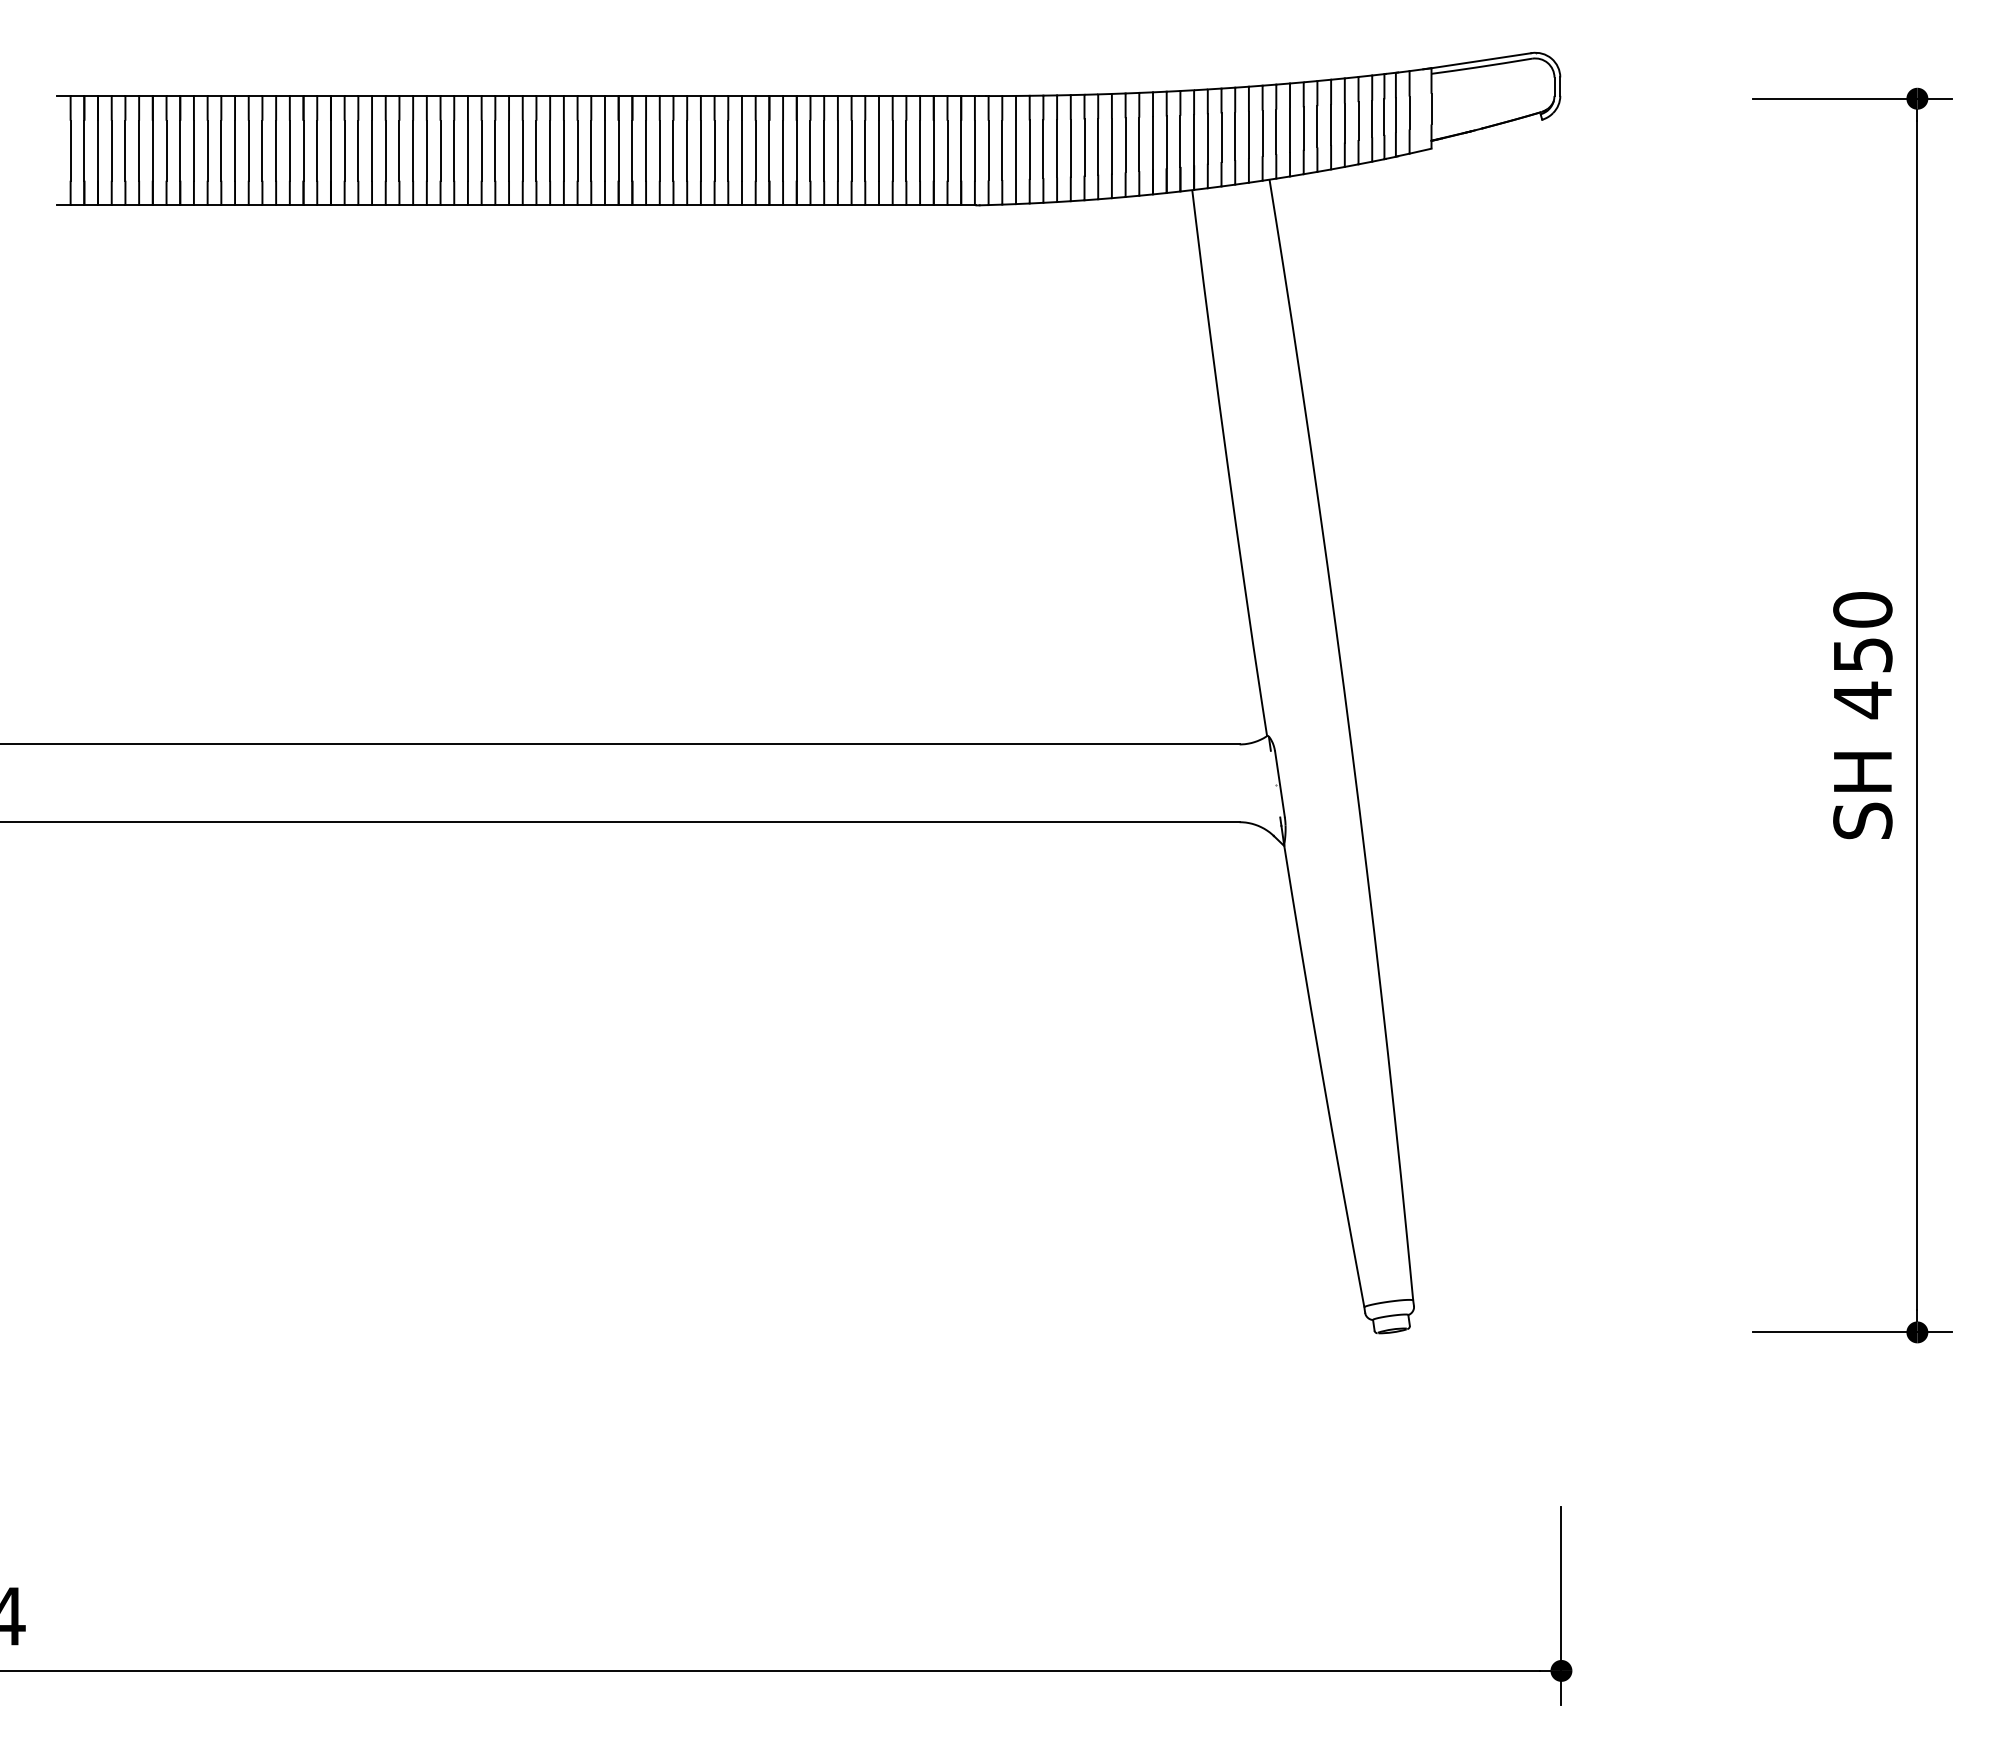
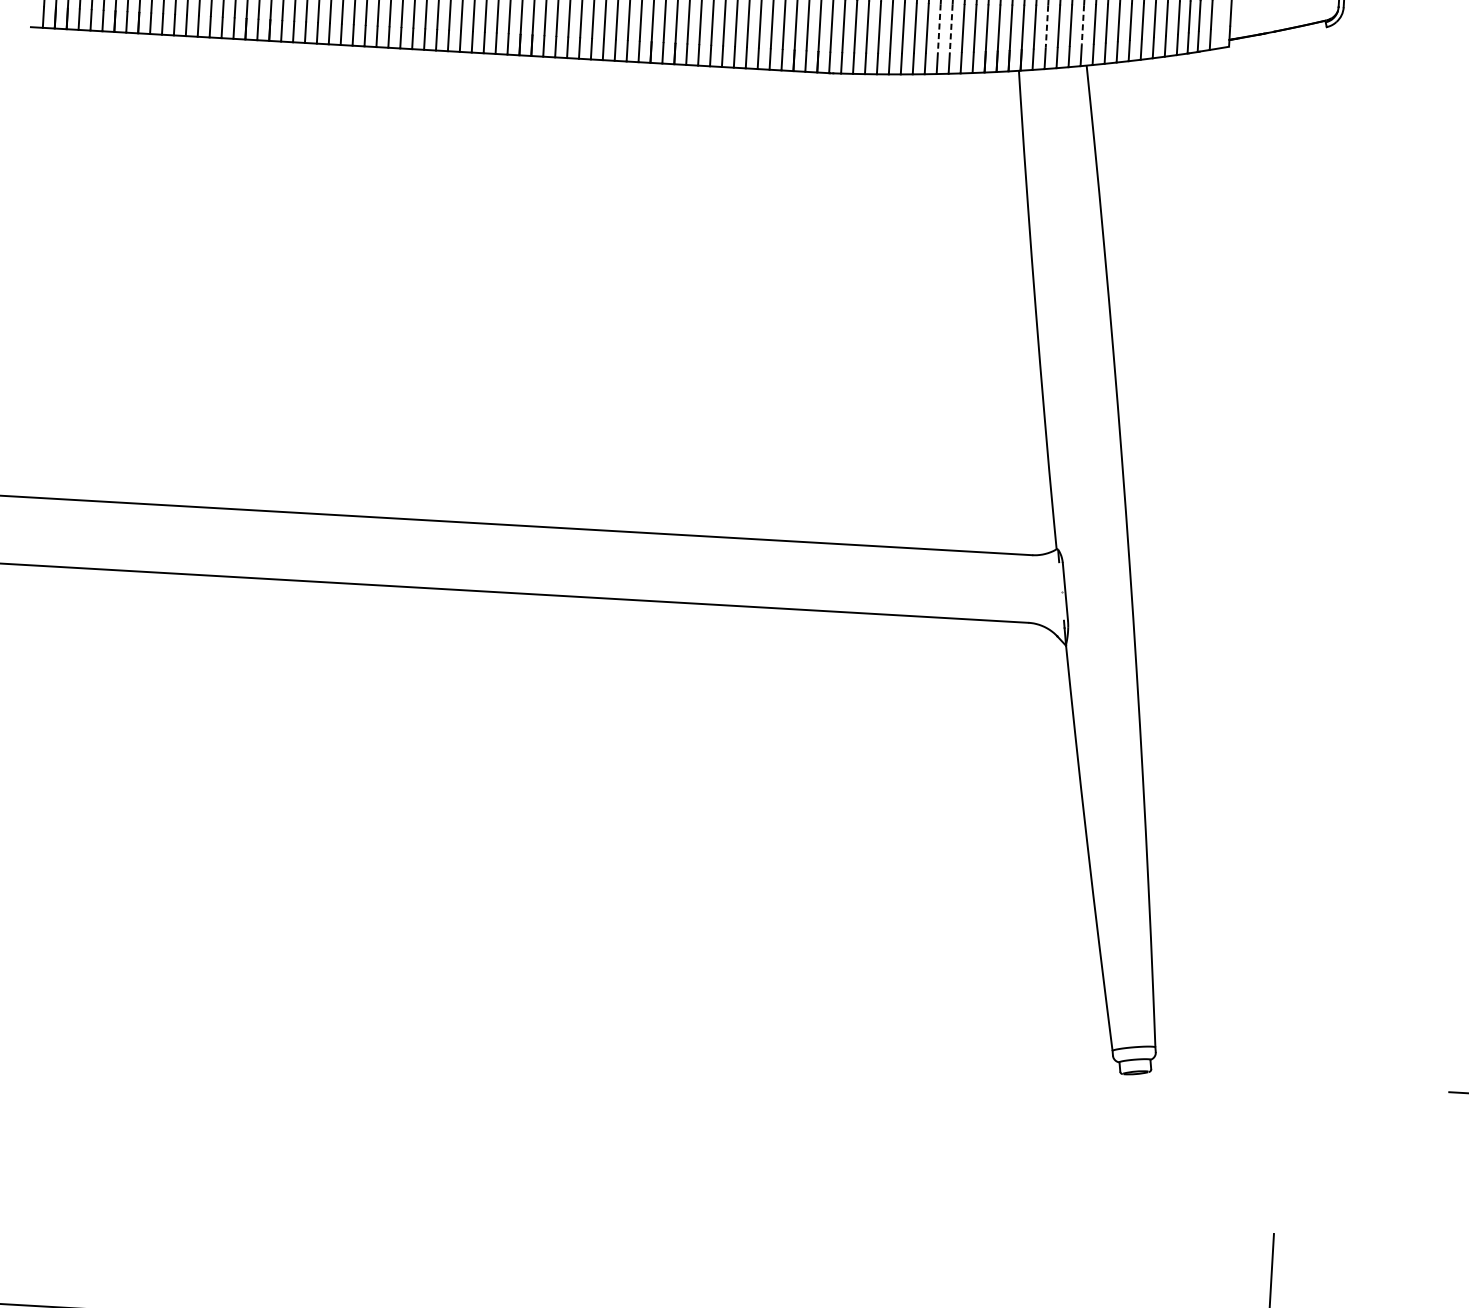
line: (1262, 133) -> (1082, 25), solid -> dashed
line: (1221, 138) -> (1046, 27), solid -> dashed
line: (1098, 146) -> (939, 28), solid -> dashed
line: (1111, 146) -> (950, 28), solid -> dashed

